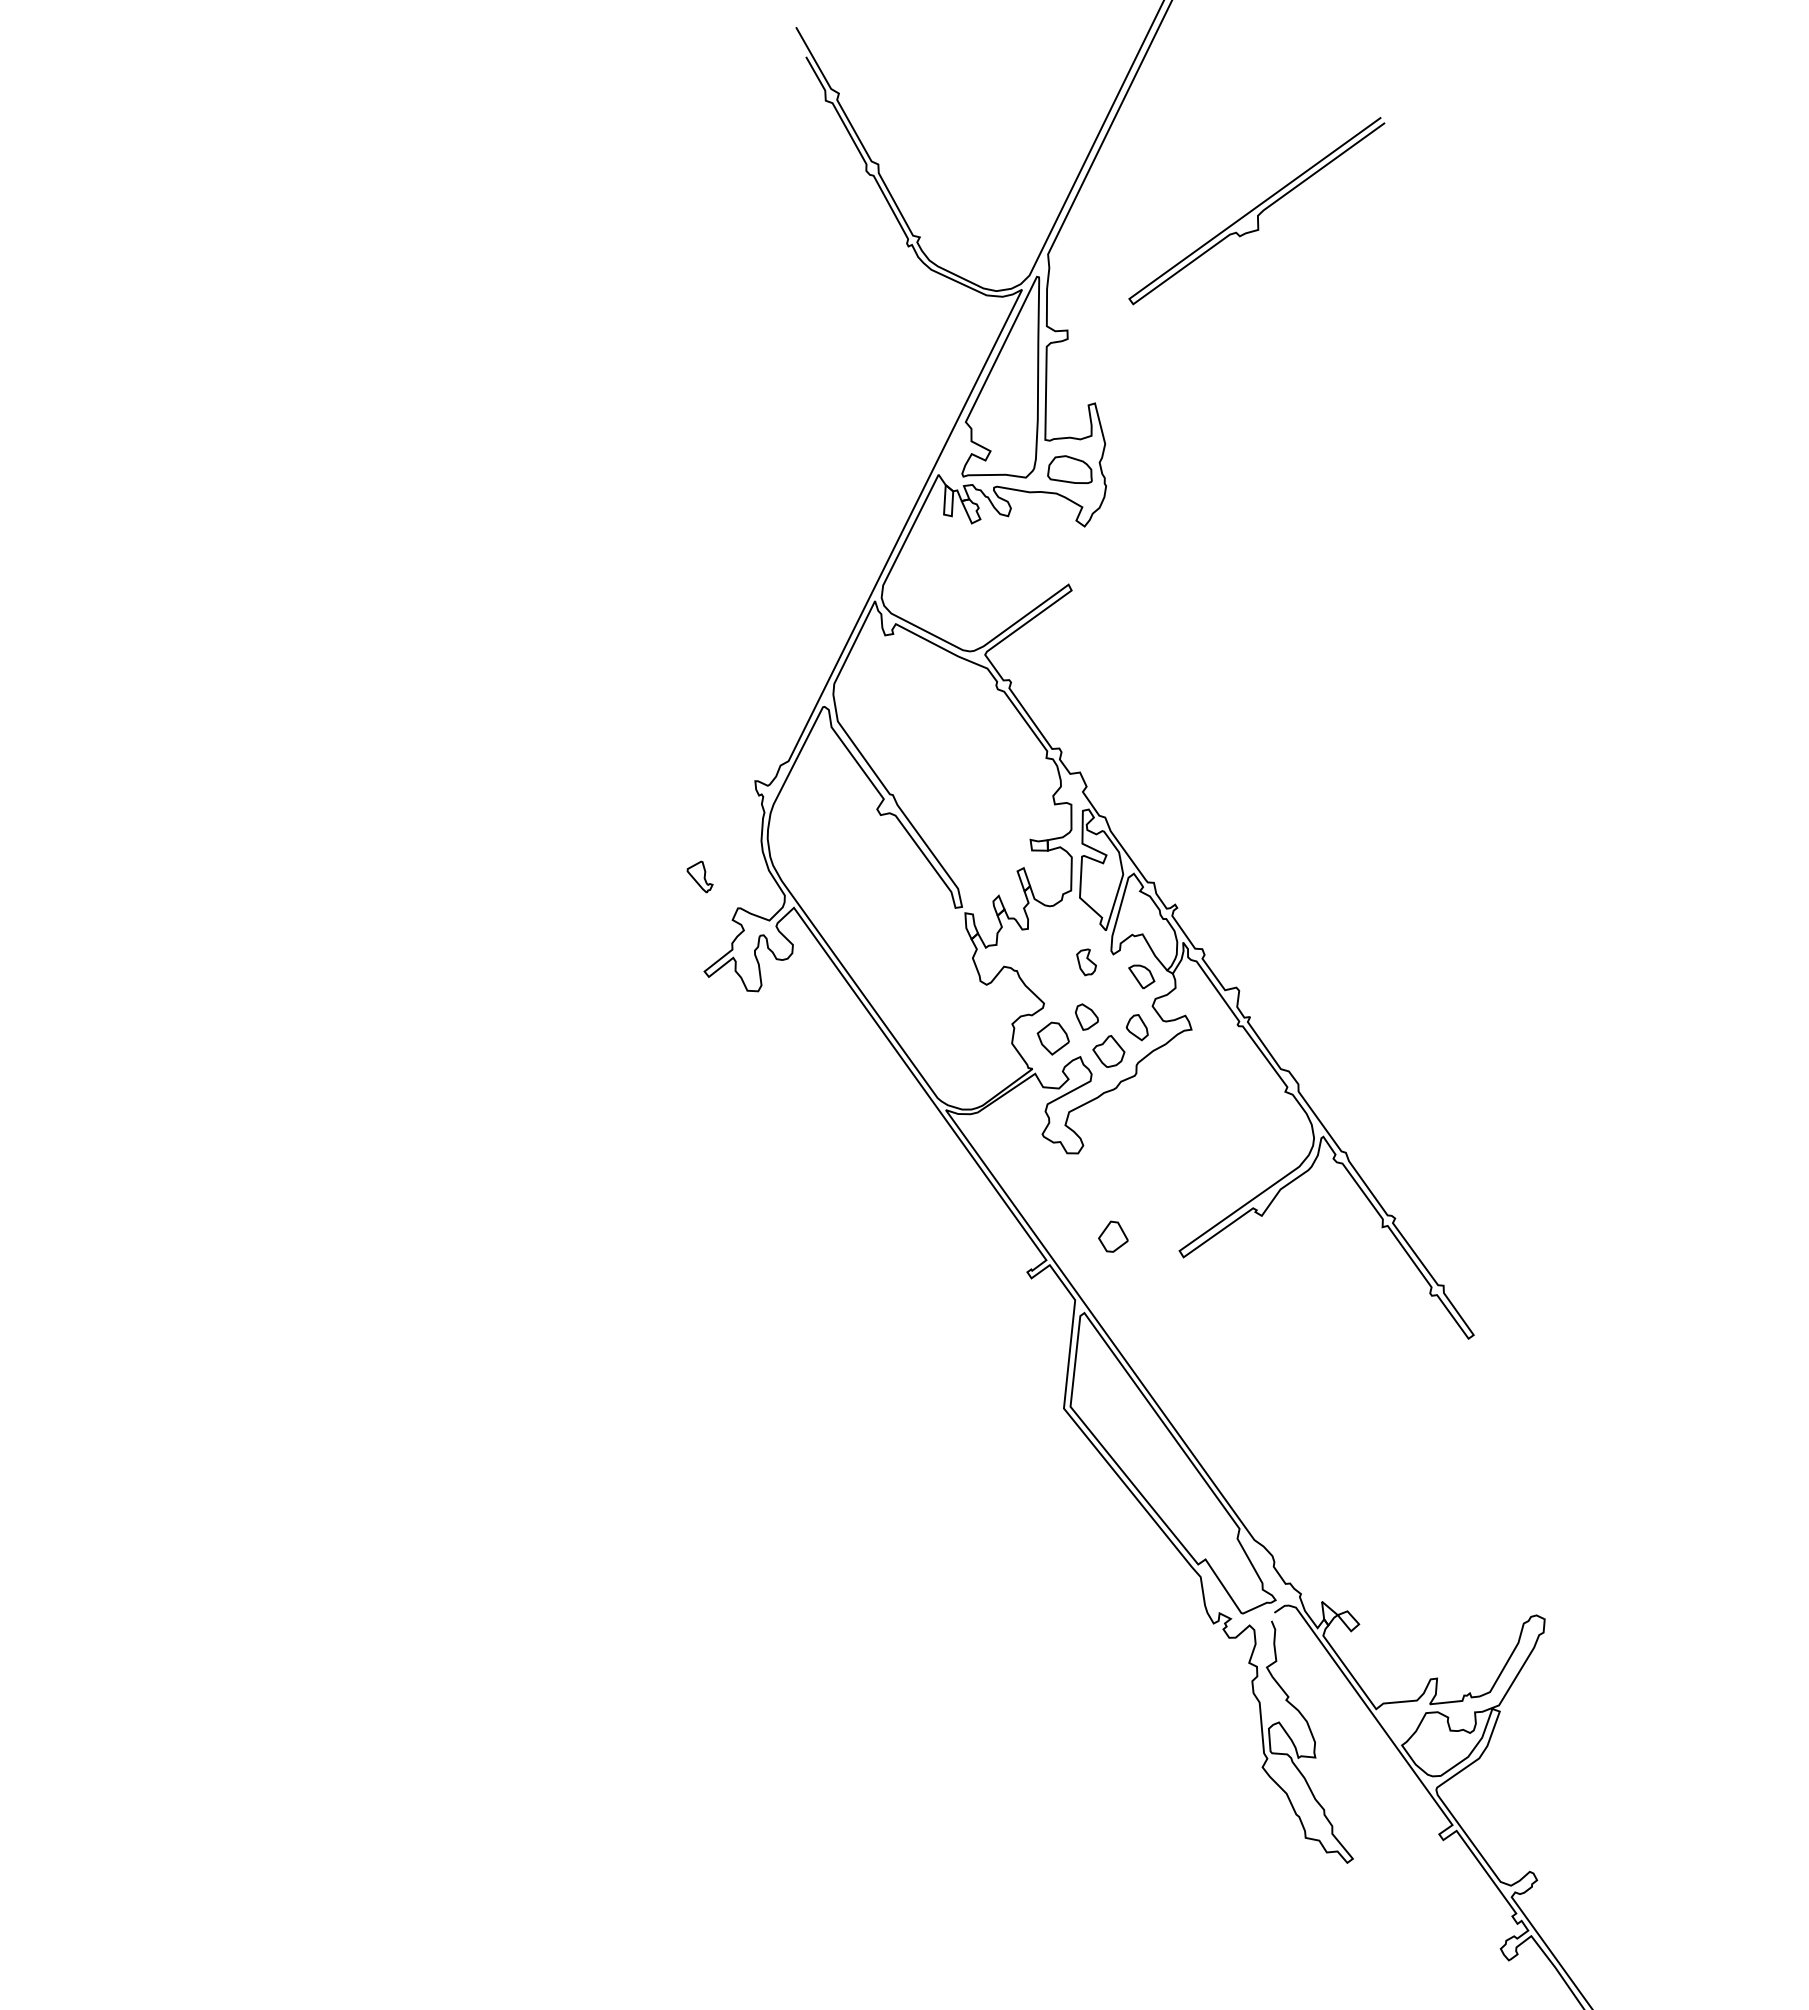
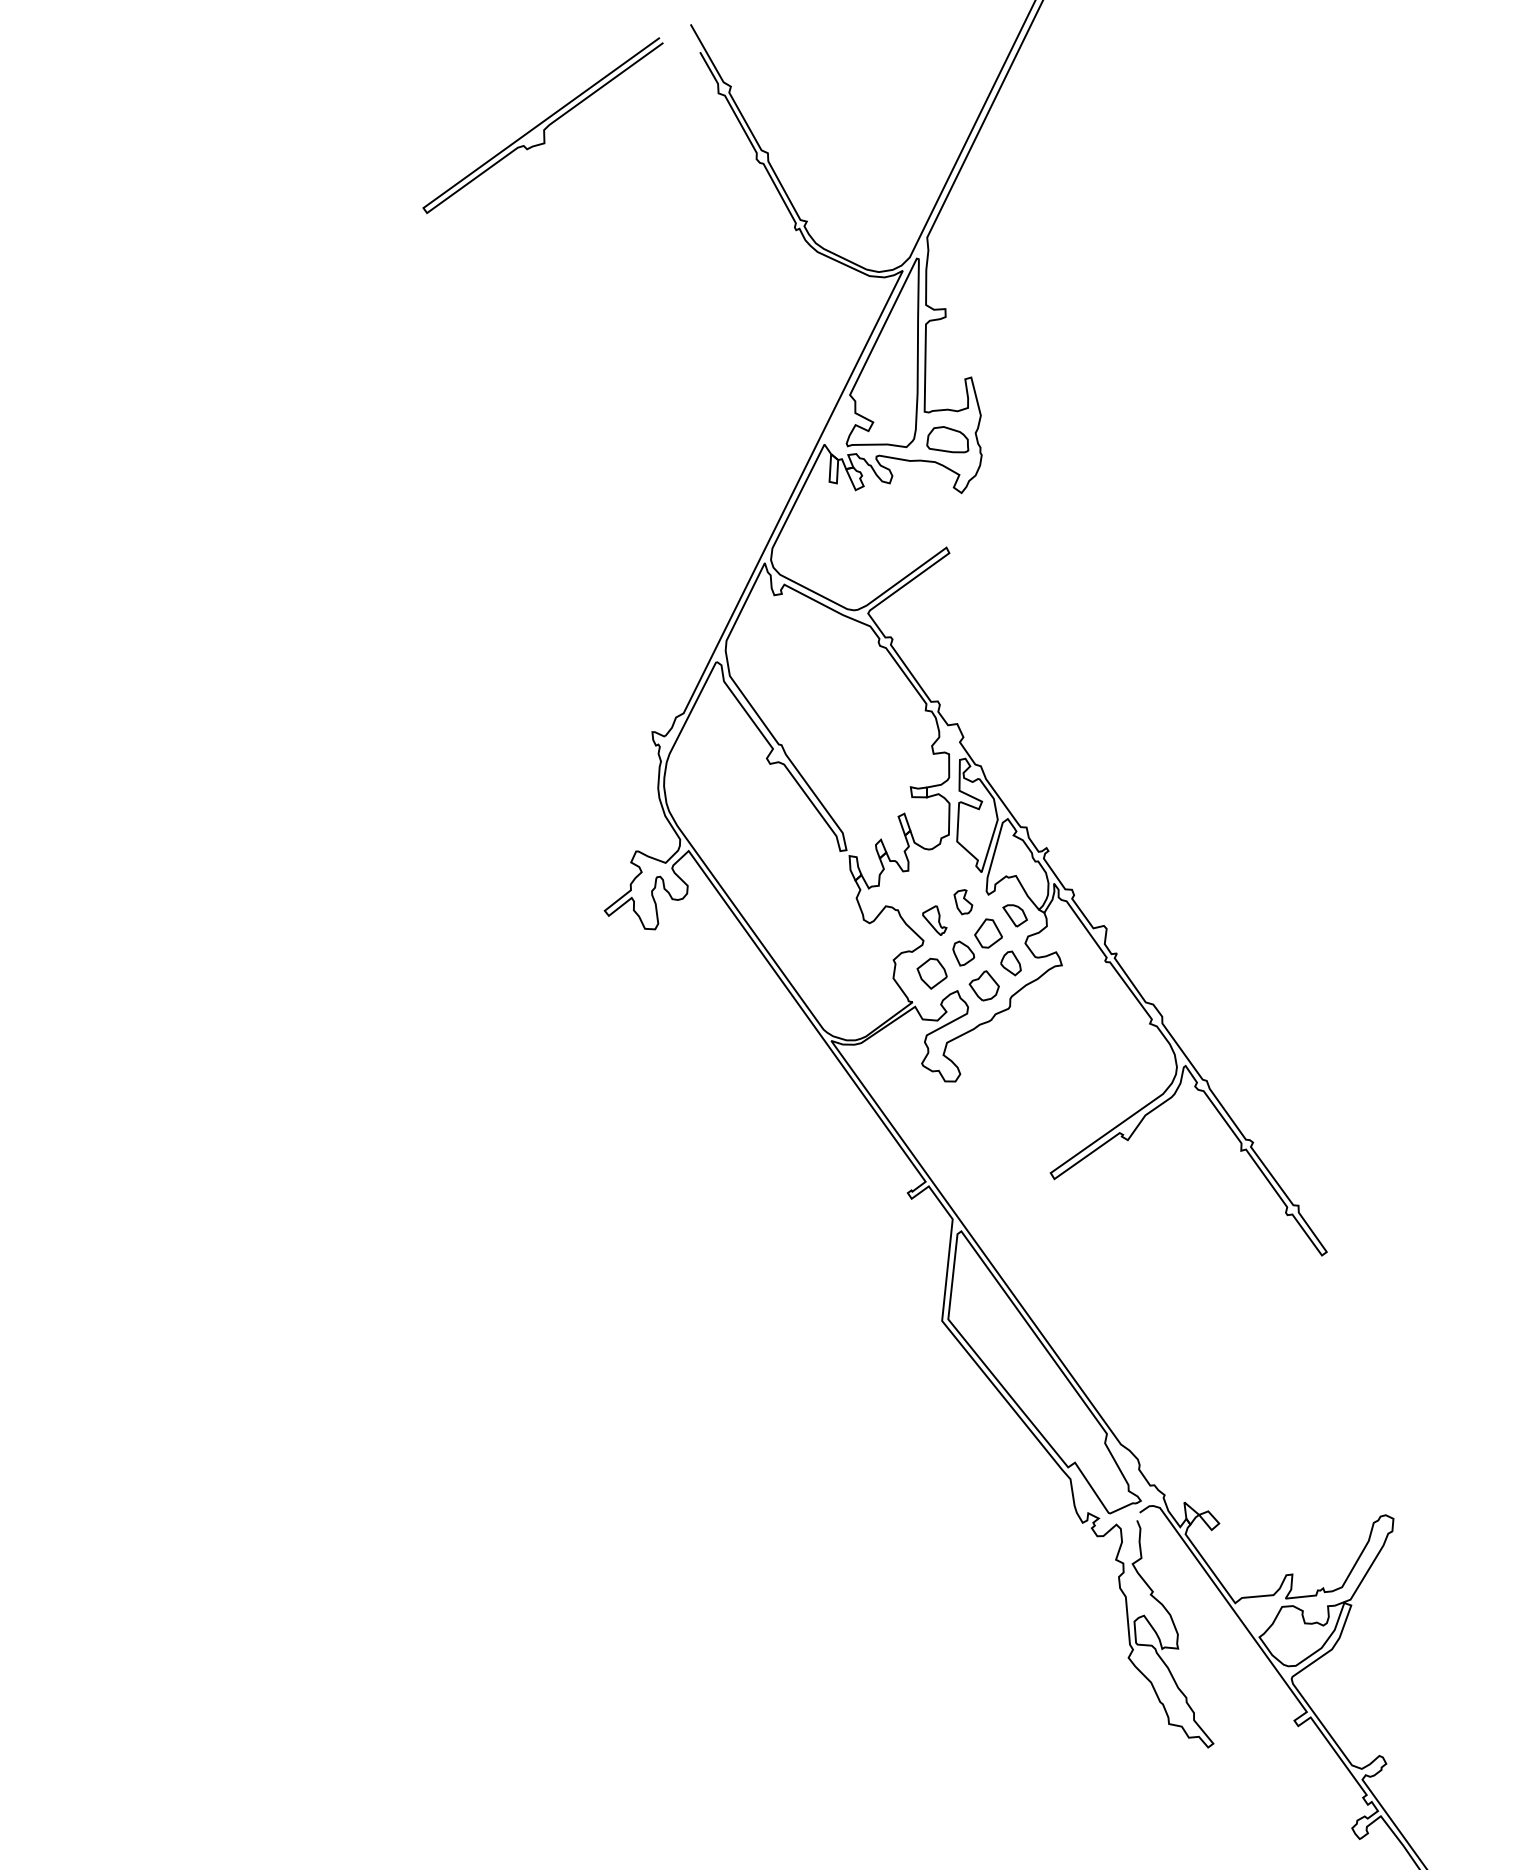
curve: (1255, 209) -> (541, 124), moved
part: (699, 876) -> (934, 920), moved
part: (1113, 1236) -> (988, 933), moved

